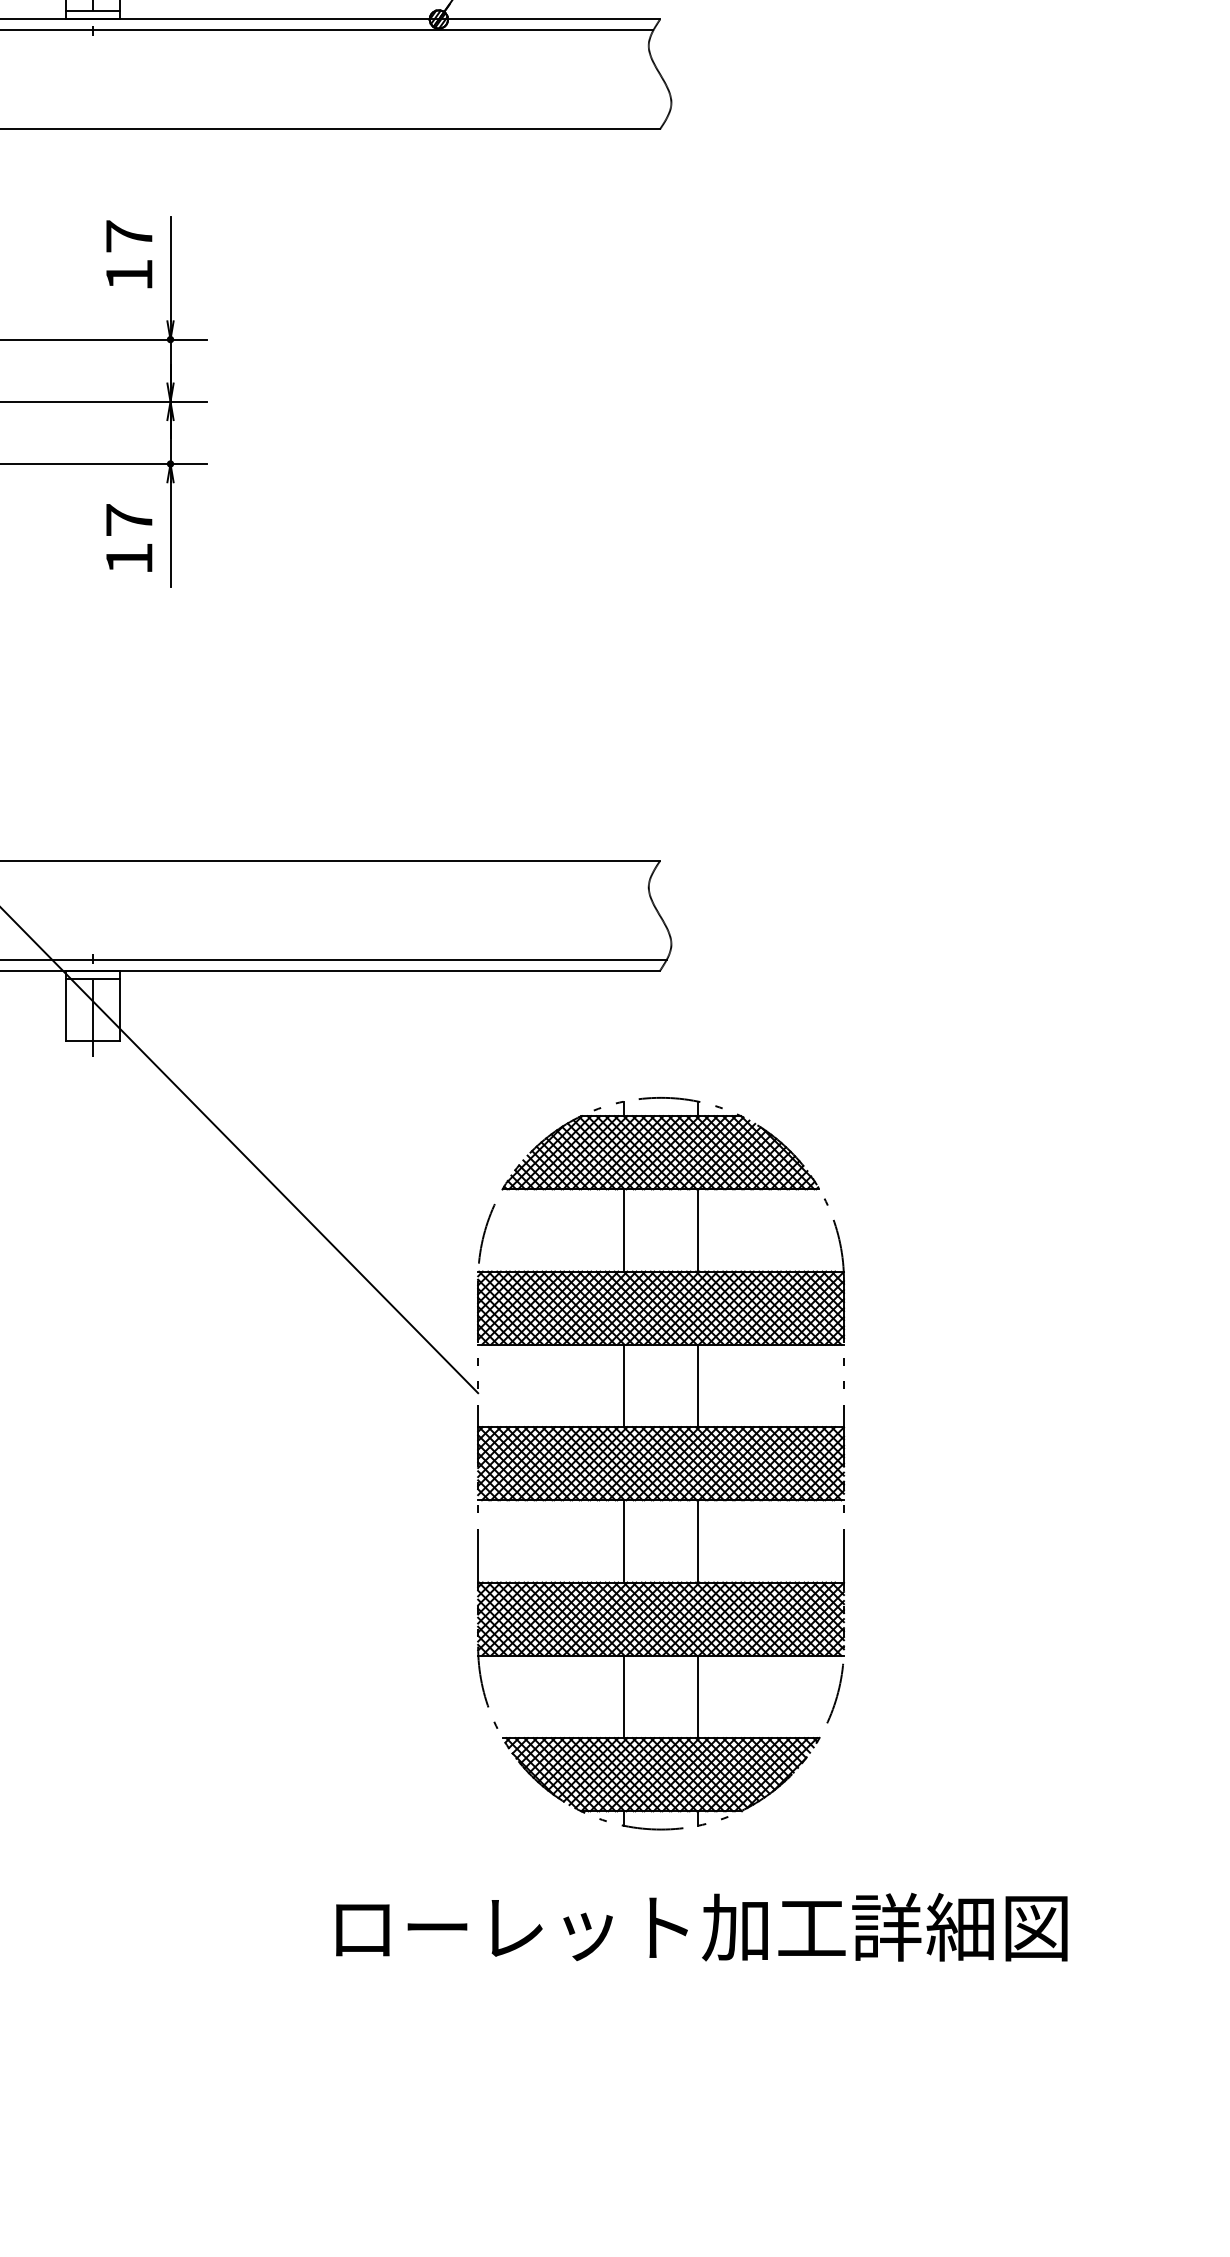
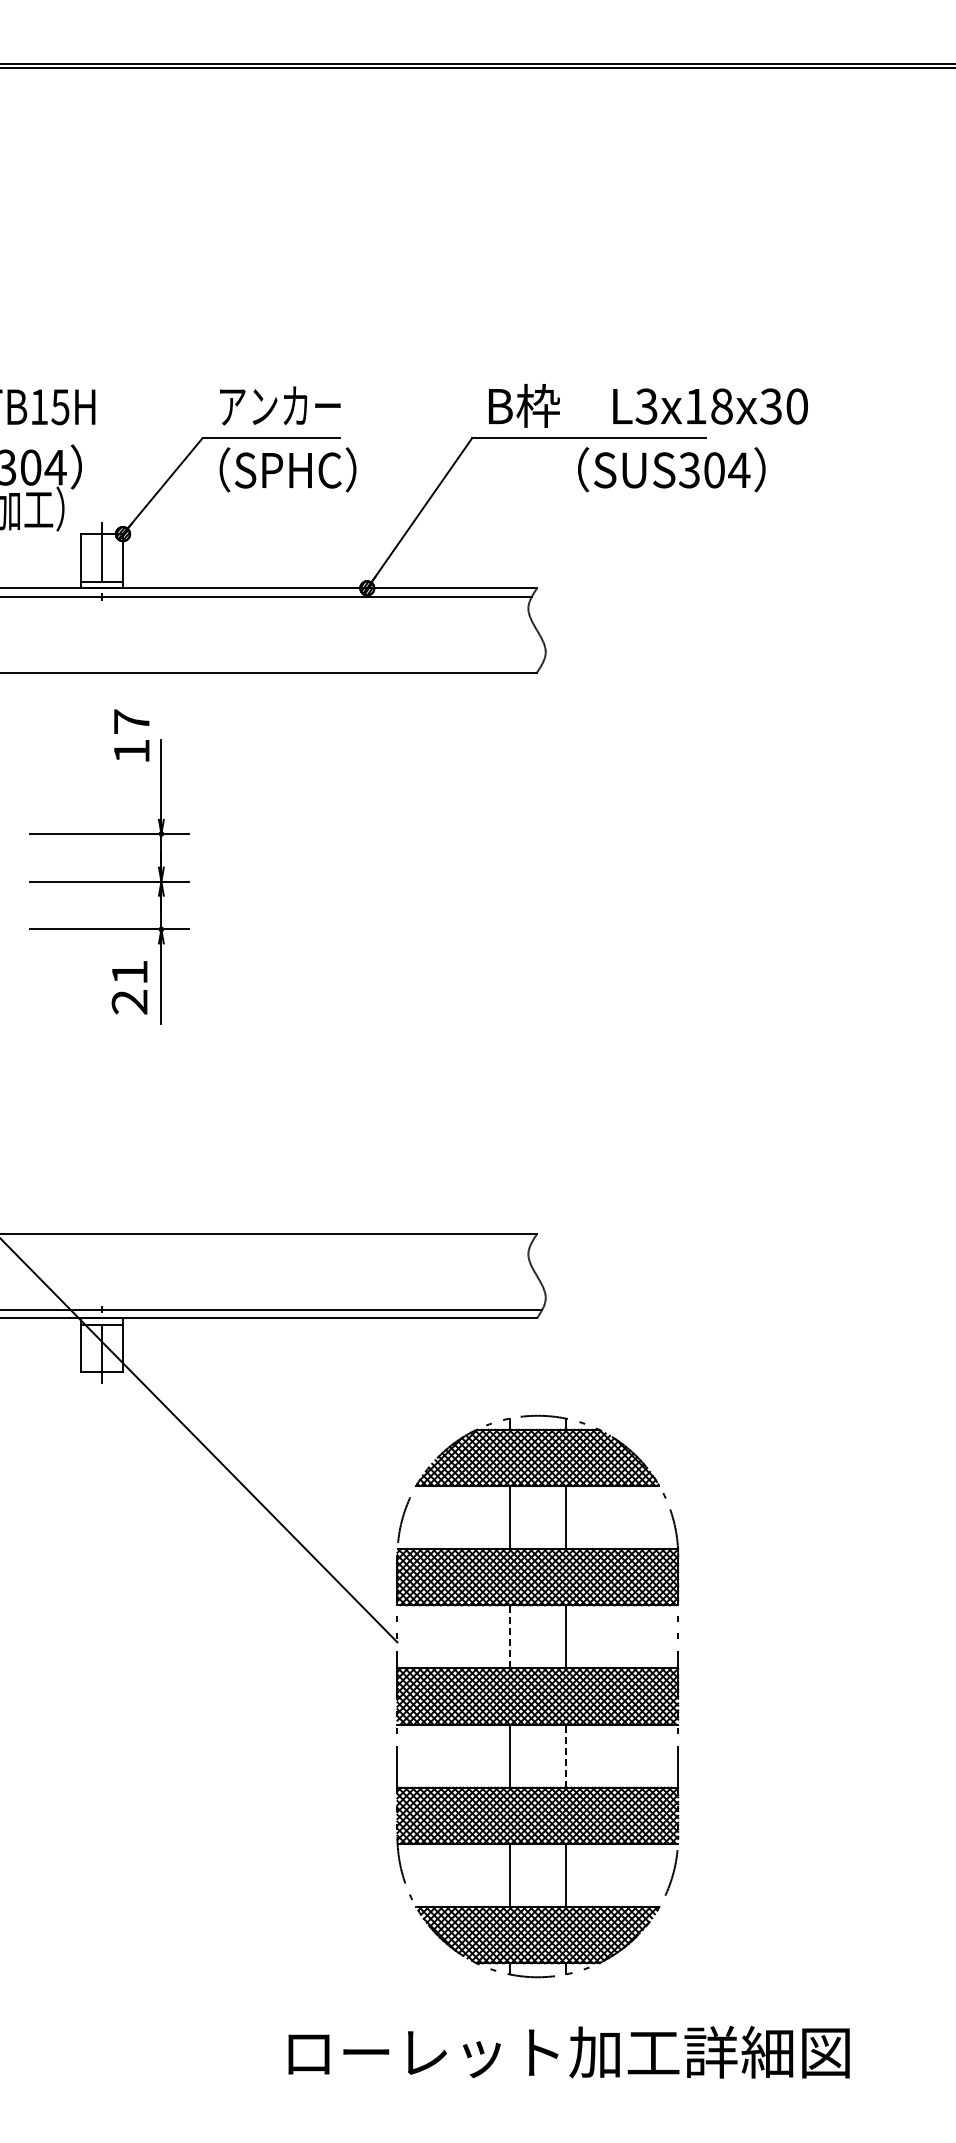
text: (128, 254) -> (131, 735), moved
text: (128, 539) -> (129, 987), 17 -> 21
line: (624, 1385) -> (509, 1636), solid -> dashed
line: (697, 1541) -> (565, 1756), solid -> dashed

